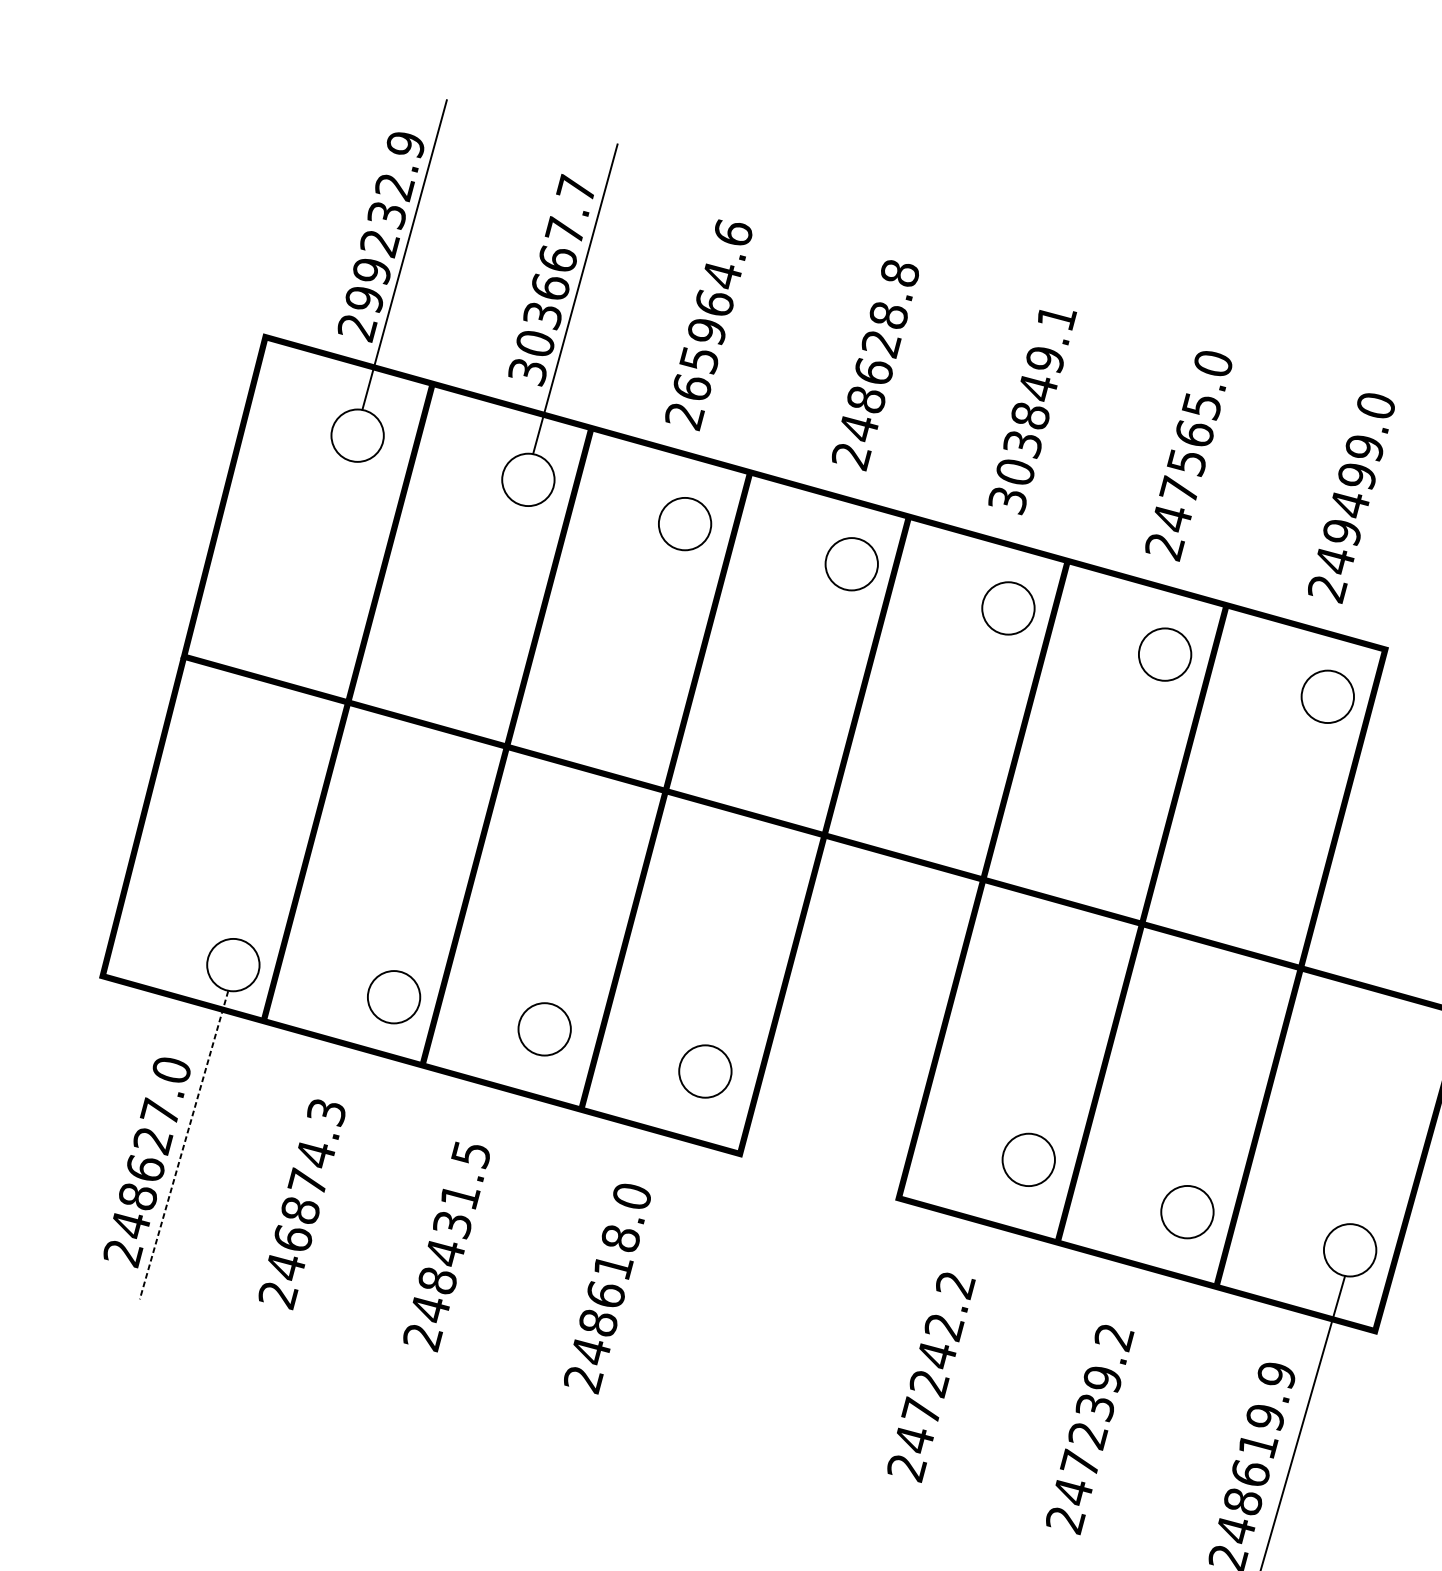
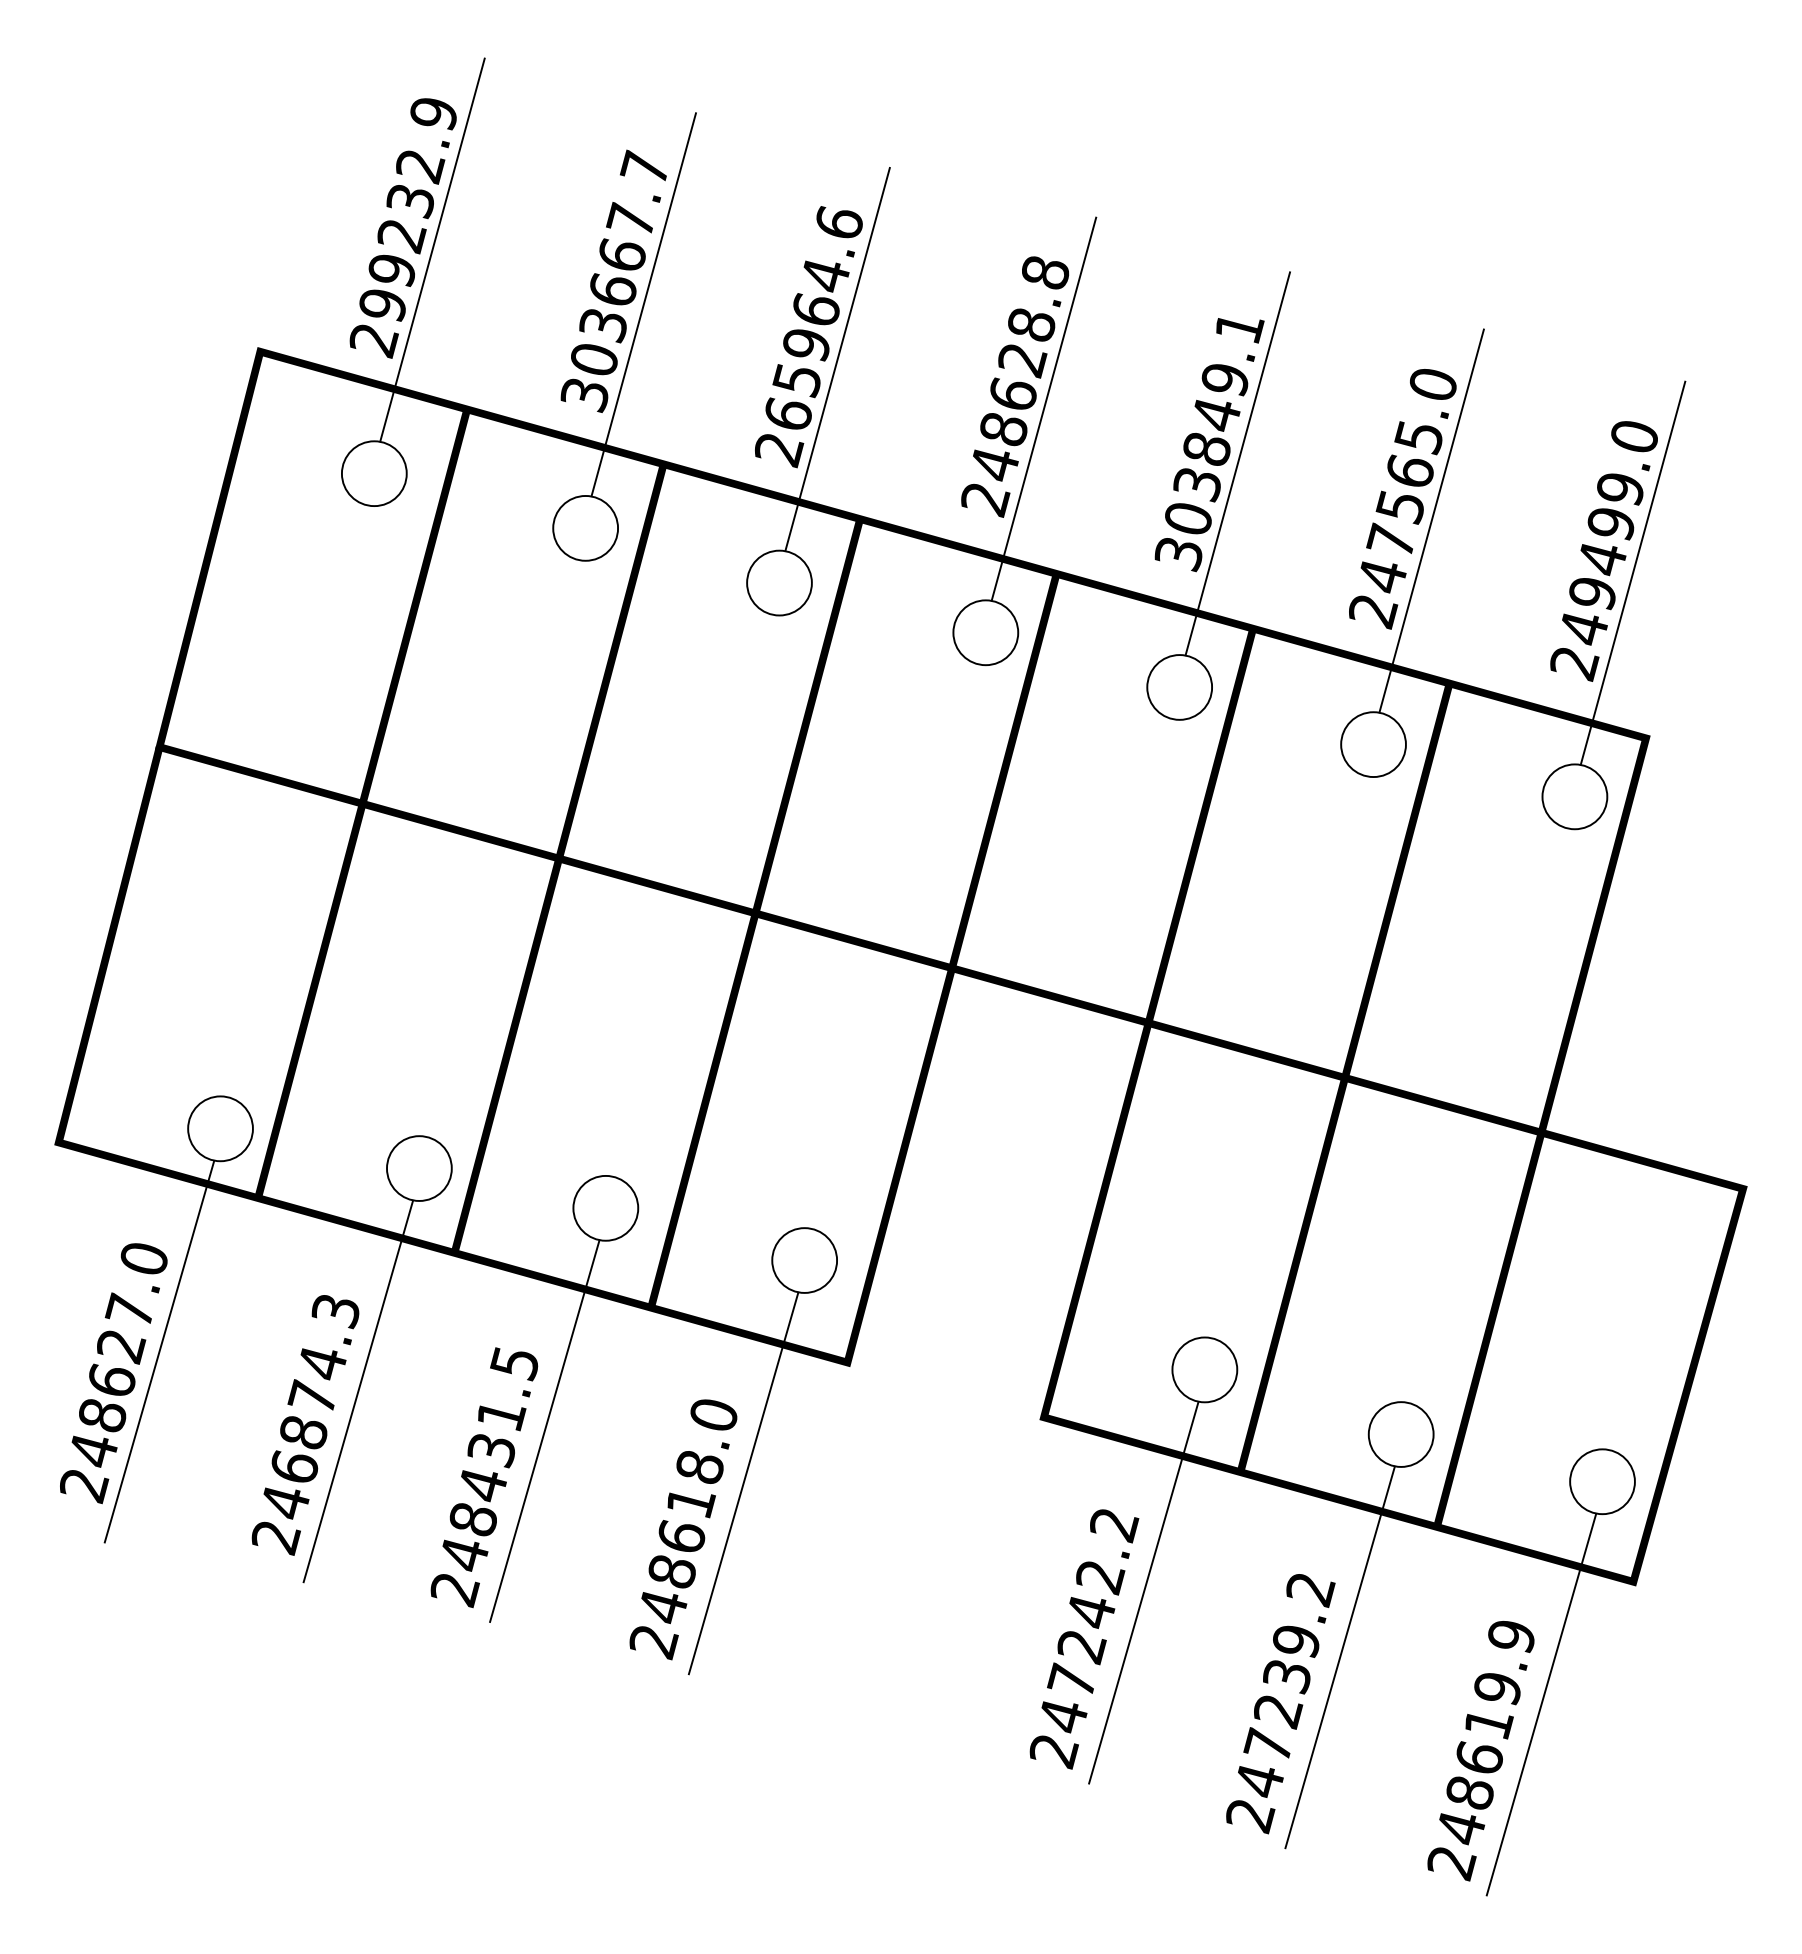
line: (731, 342) -> (837, 358), added
line: (898, 383) -> (1043, 408), added
line: (1055, 427) -> (1237, 463), added
line: (1211, 473) -> (1431, 520), added
line: (1374, 515) -> (1632, 572), added
line: (184, 1145) -> (159, 1352), dashed -> solid
line: (344, 1177) -> (358, 1391), added
line: (495, 1208) -> (544, 1430), added
line: (655, 1251) -> (743, 1483), added
line: (979, 1339) -> (1143, 1592), added
line: (1137, 1392) -> (1339, 1657), added

